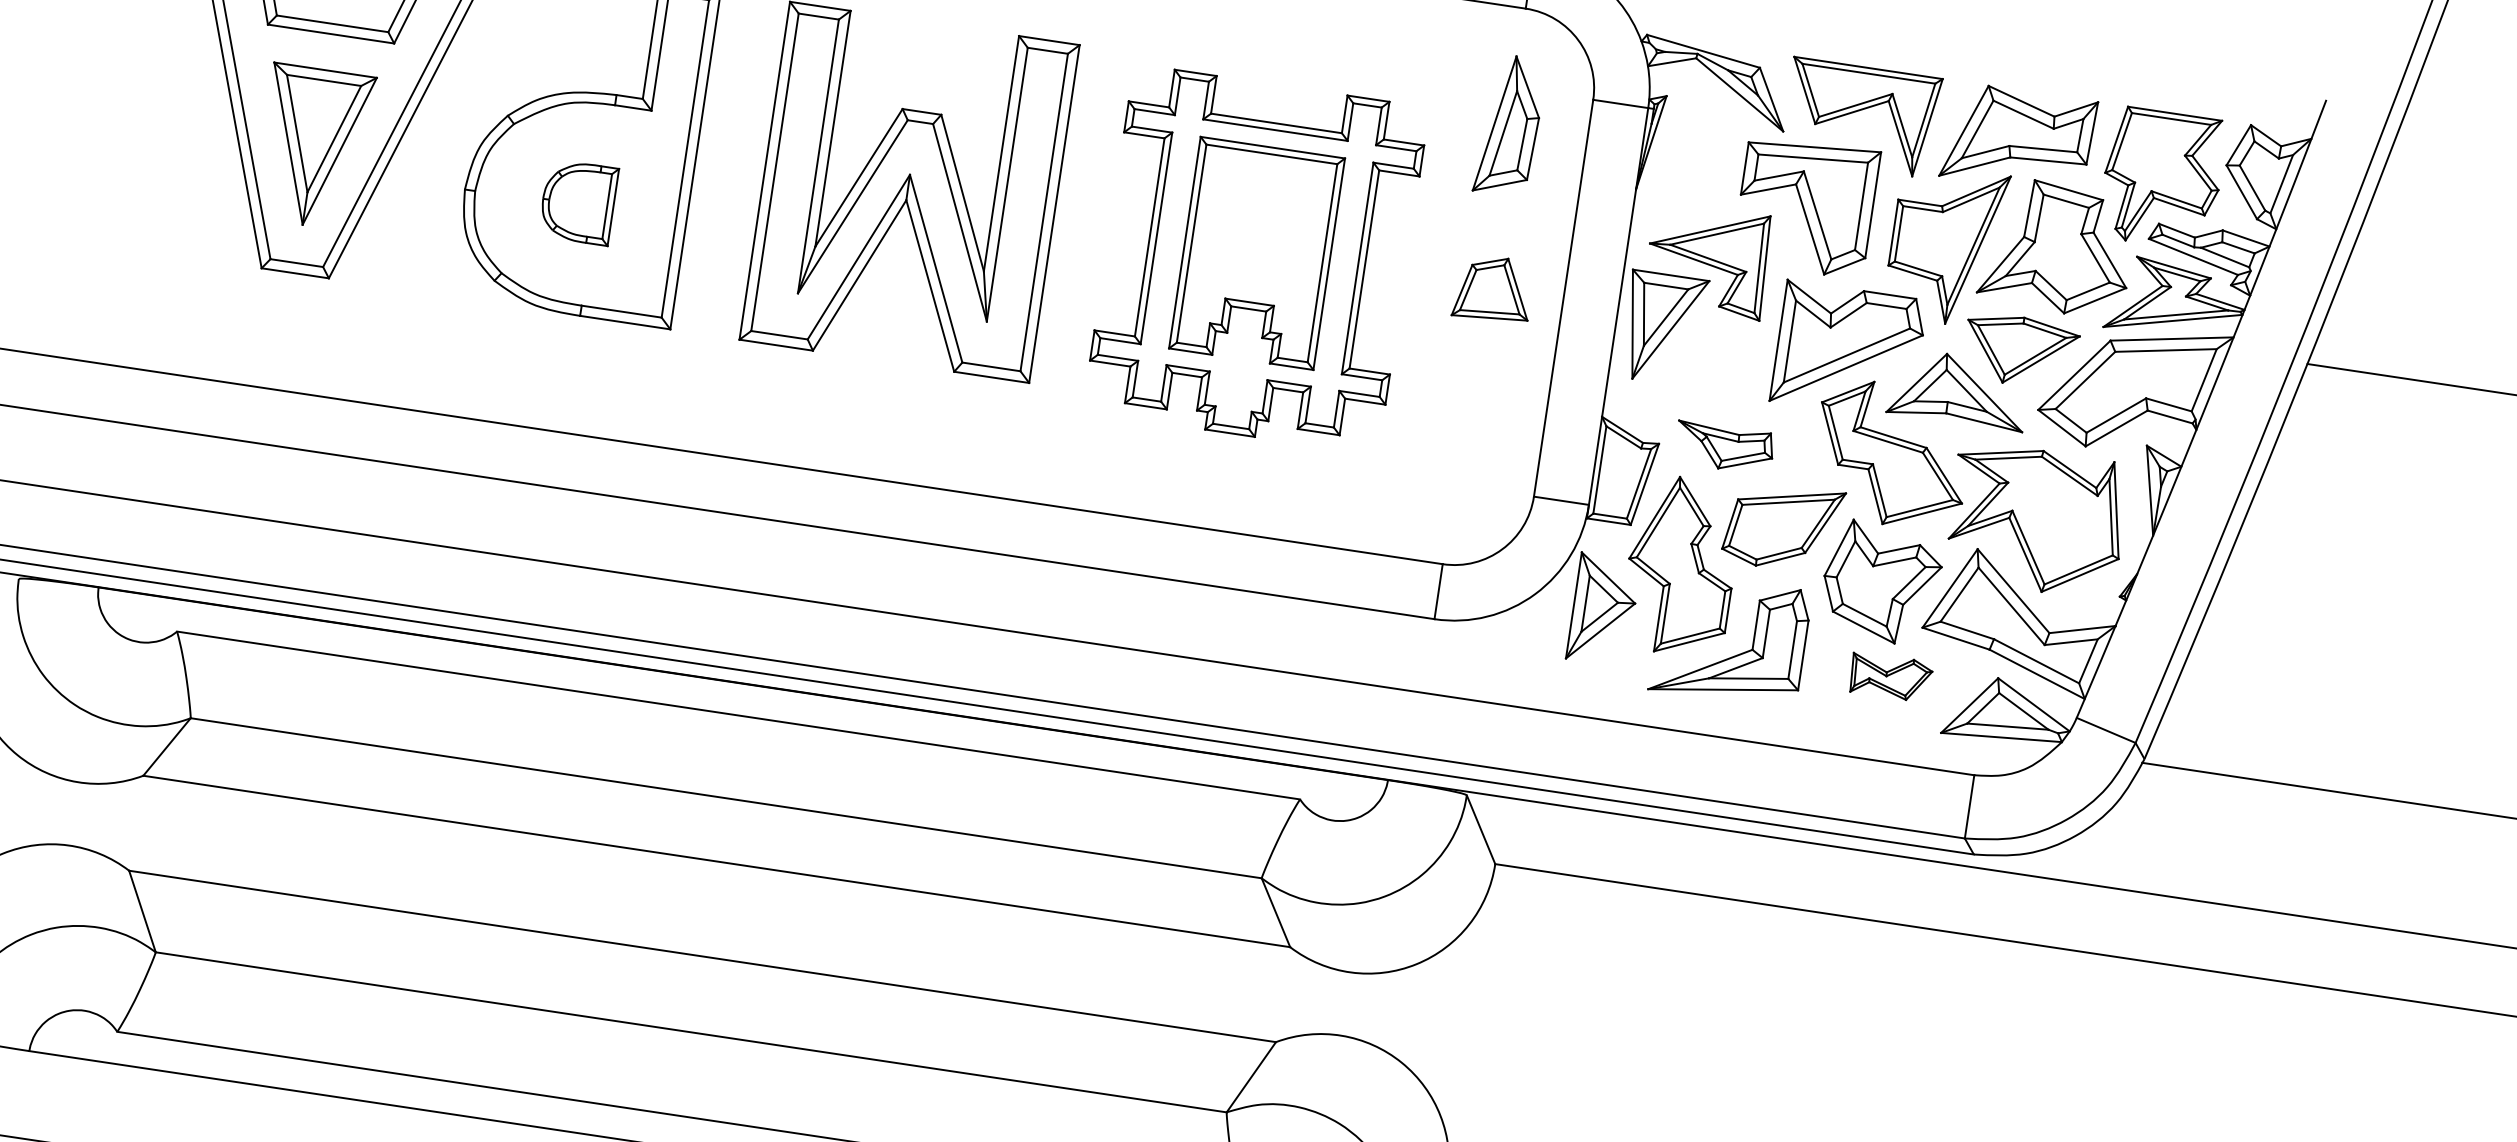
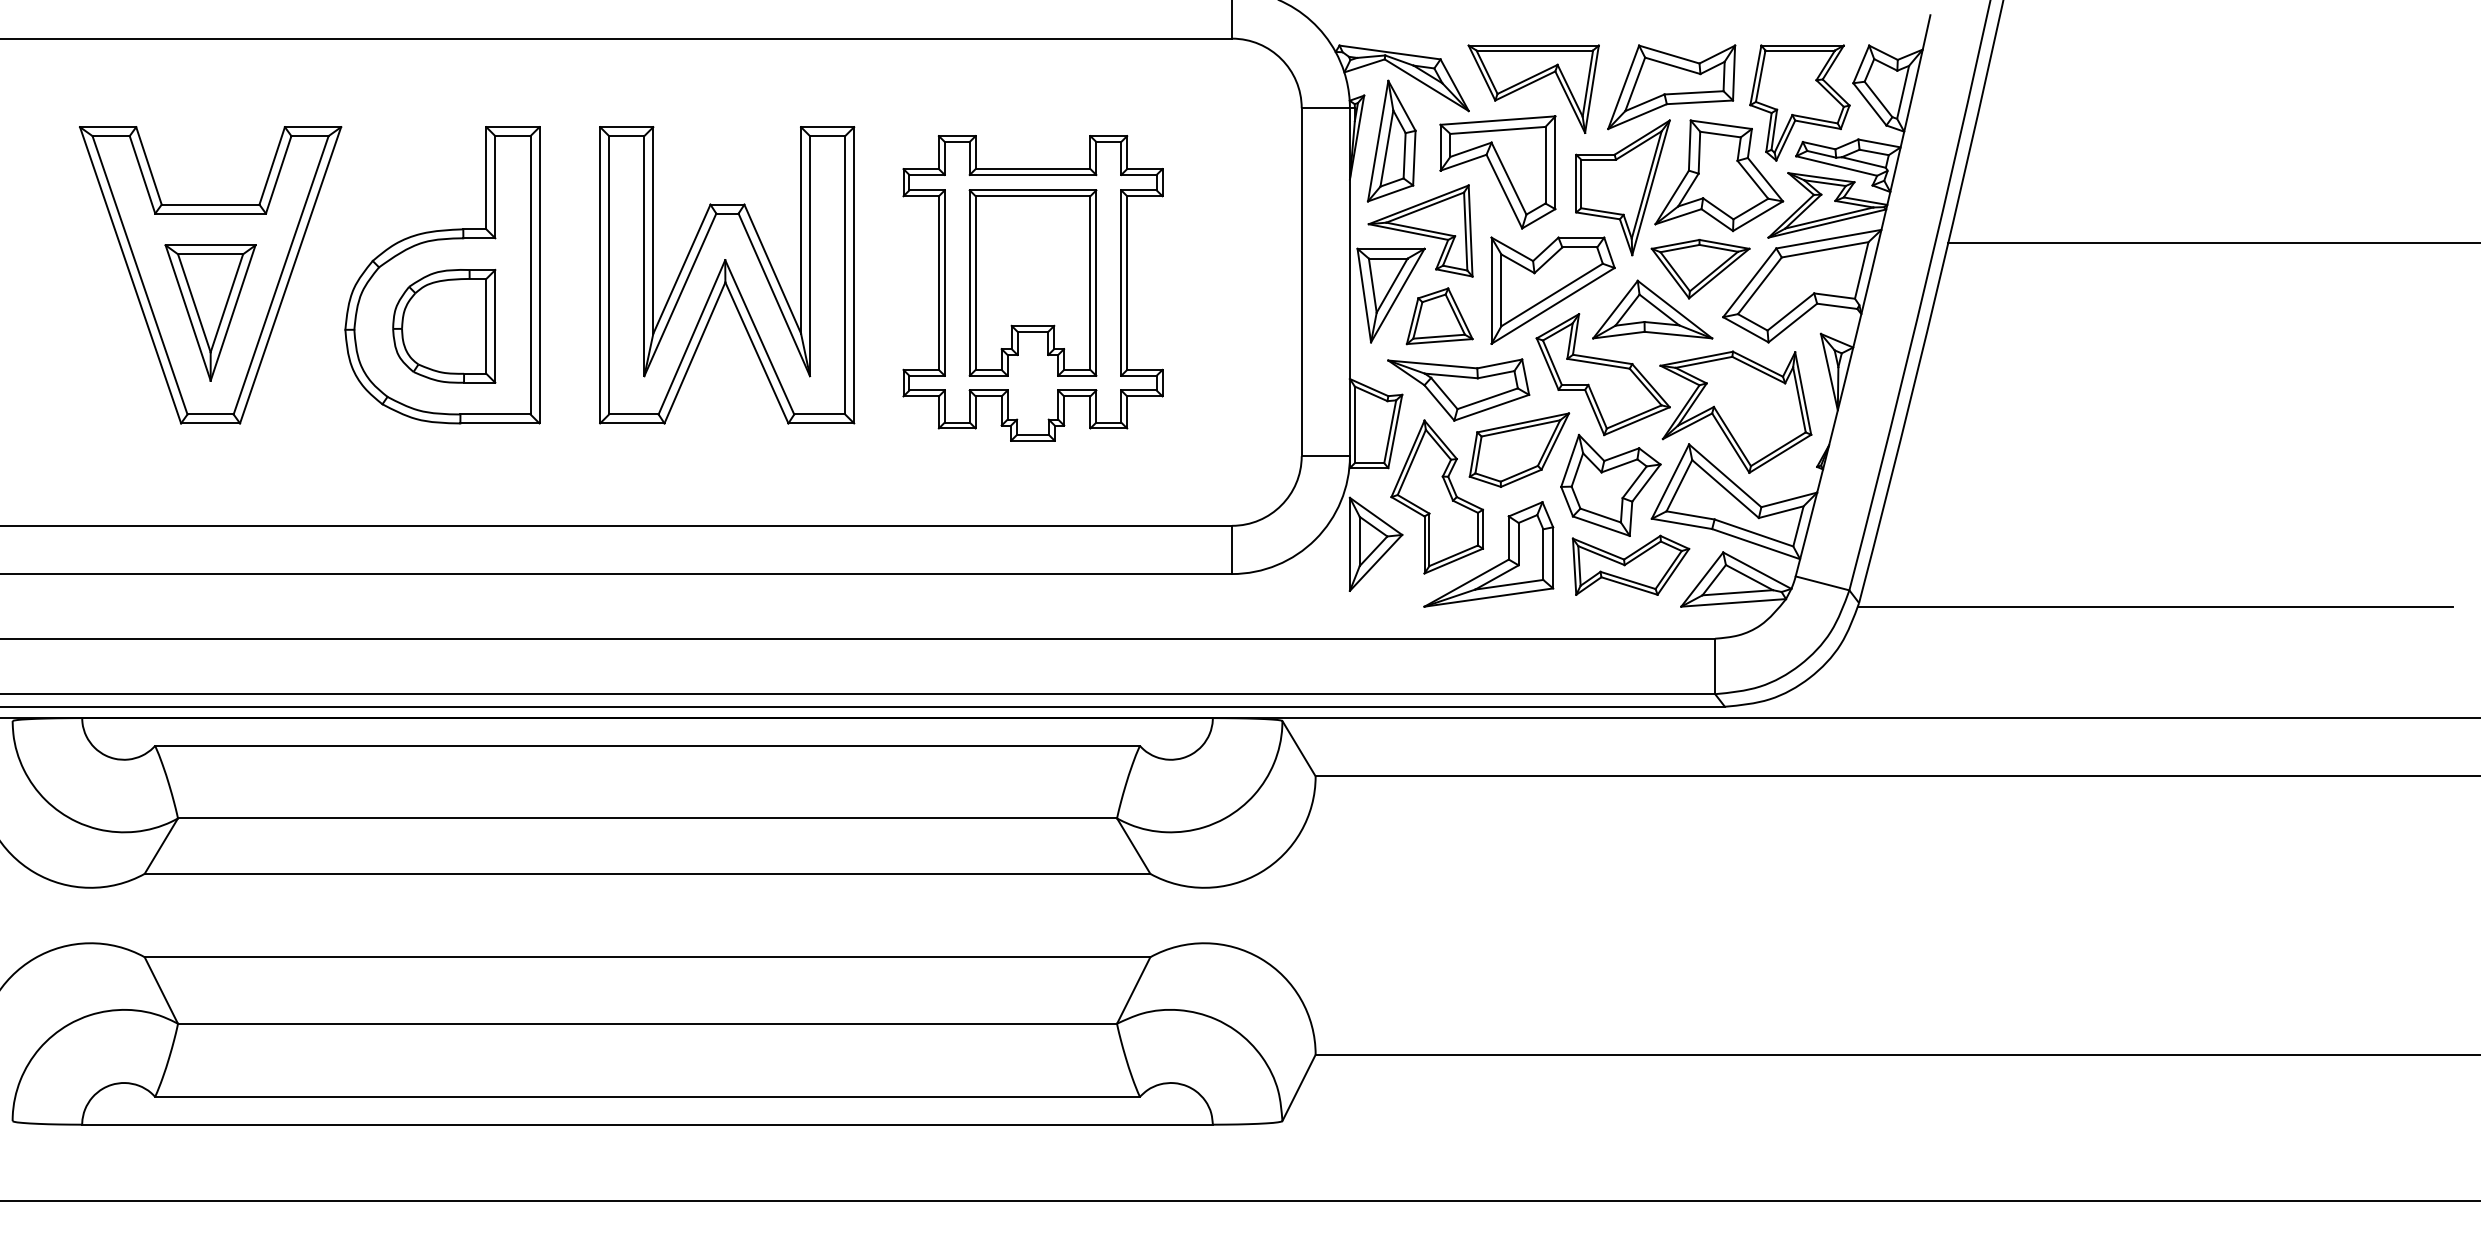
part: (1509, 125) -> (1391, 140), moved
part: (578, 201) -> (444, 325), size x1.67
part: (1493, 289) -> (1439, 316), moved
part: (1724, 447) -> (1458, 389), size x1.67
part: (1890, 676) -> (1630, 564), size x1.67

